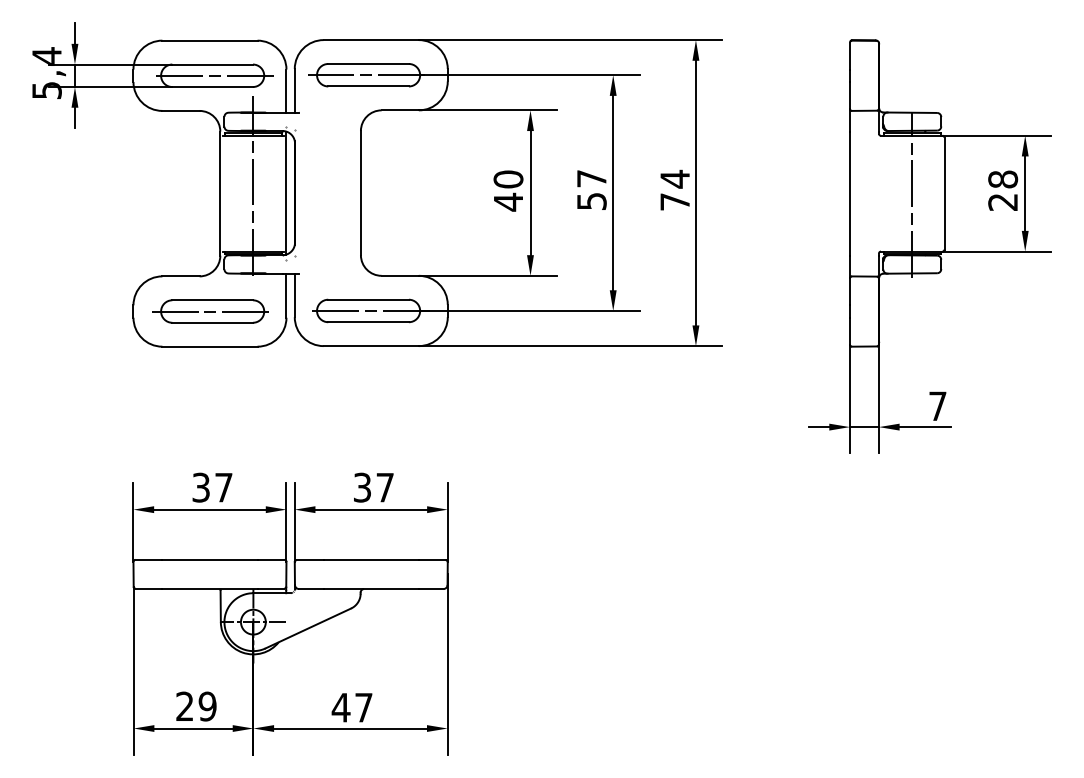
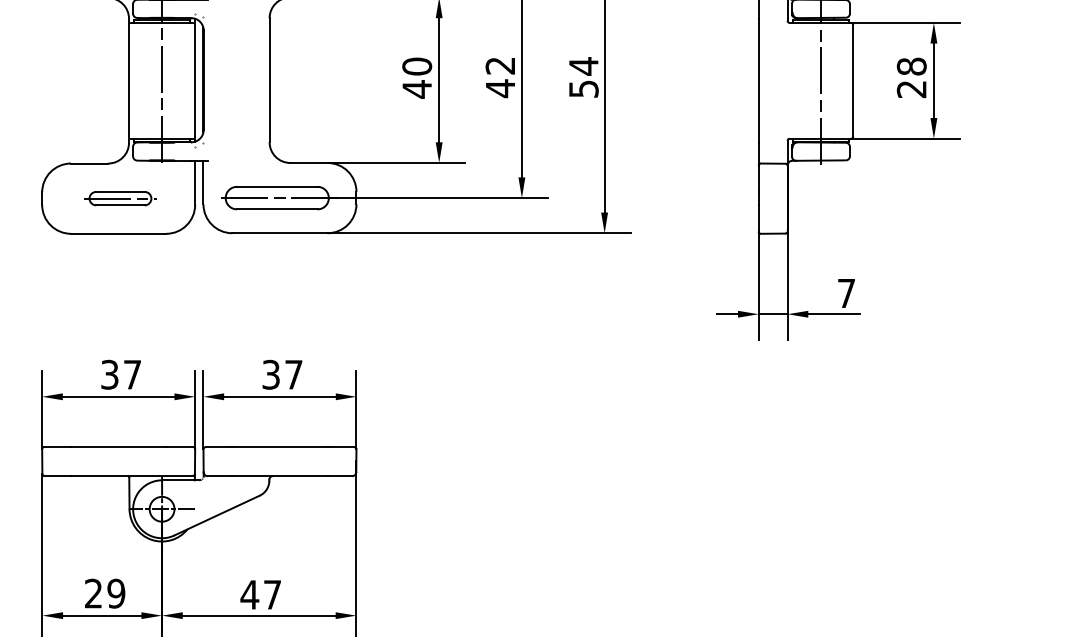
text: (591, 190) -> (500, 77), 57 -> 42
text: (675, 201) -> (584, 88), 74 -> 54
part: (210, 311) -> (119, 198), size x0.6

